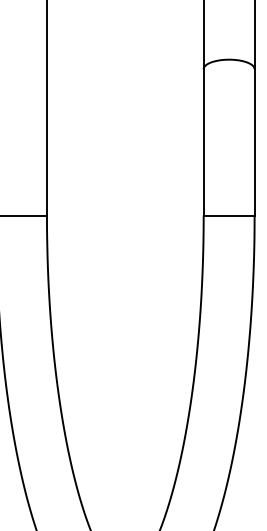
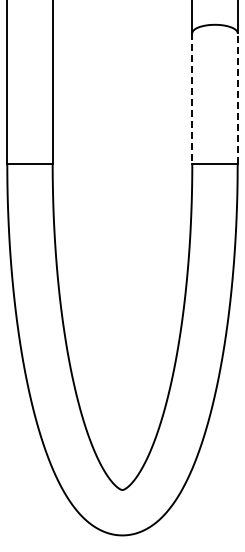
line: (203, 142) -> (192, 98), solid -> dashed
line: (254, 142) -> (237, 98), solid -> dashed

